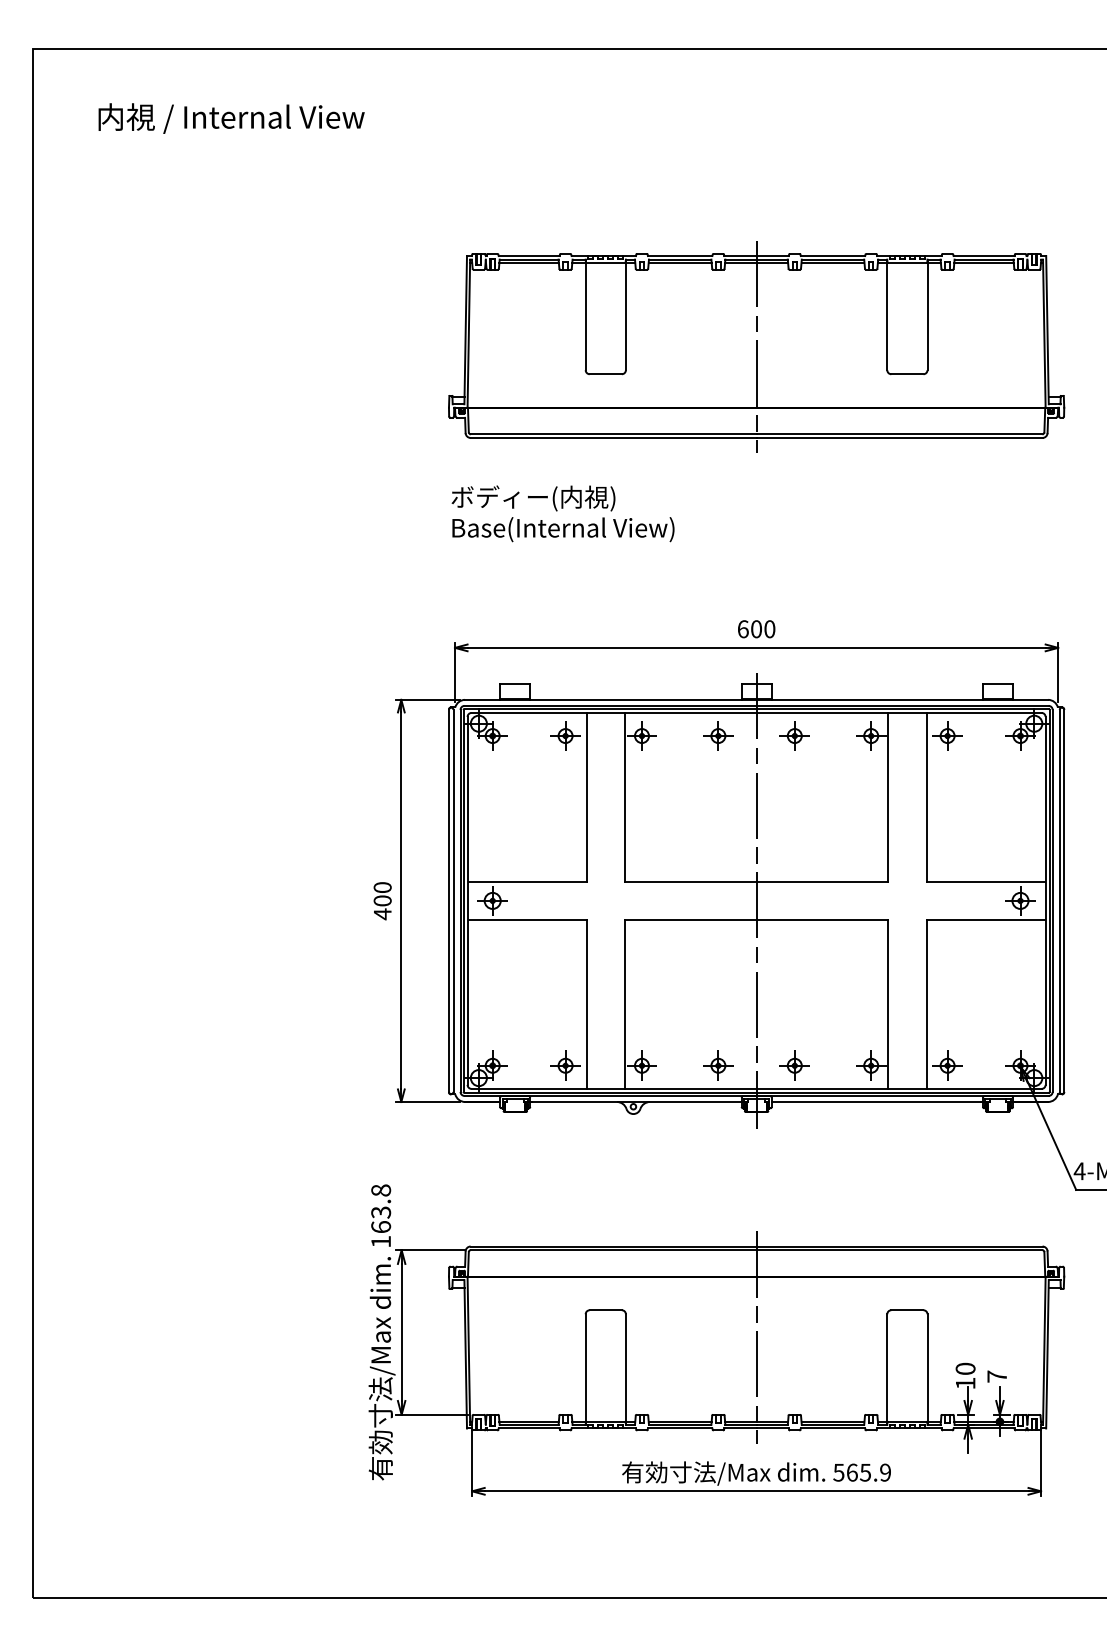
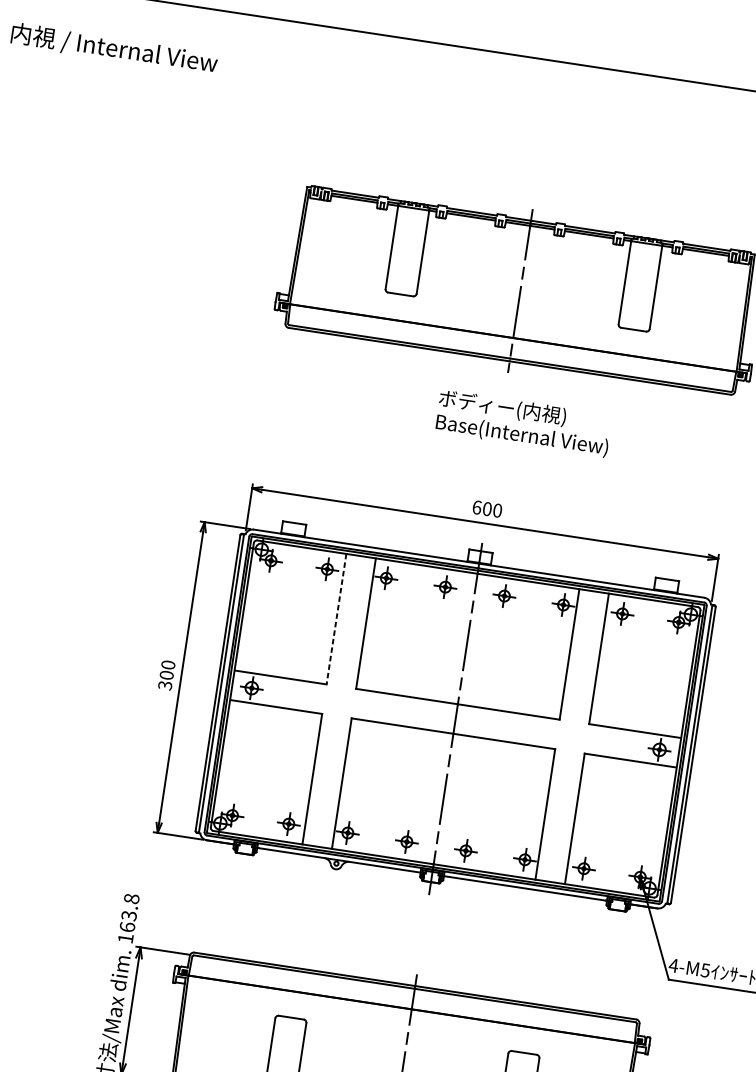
text: (231, 118) -> (114, 49), moved
text: (562, 513) -> (523, 423), moved
line: (586, 797) -> (336, 619), solid -> dashed
text: (382, 914) -> (165, 685), 400 -> 300

